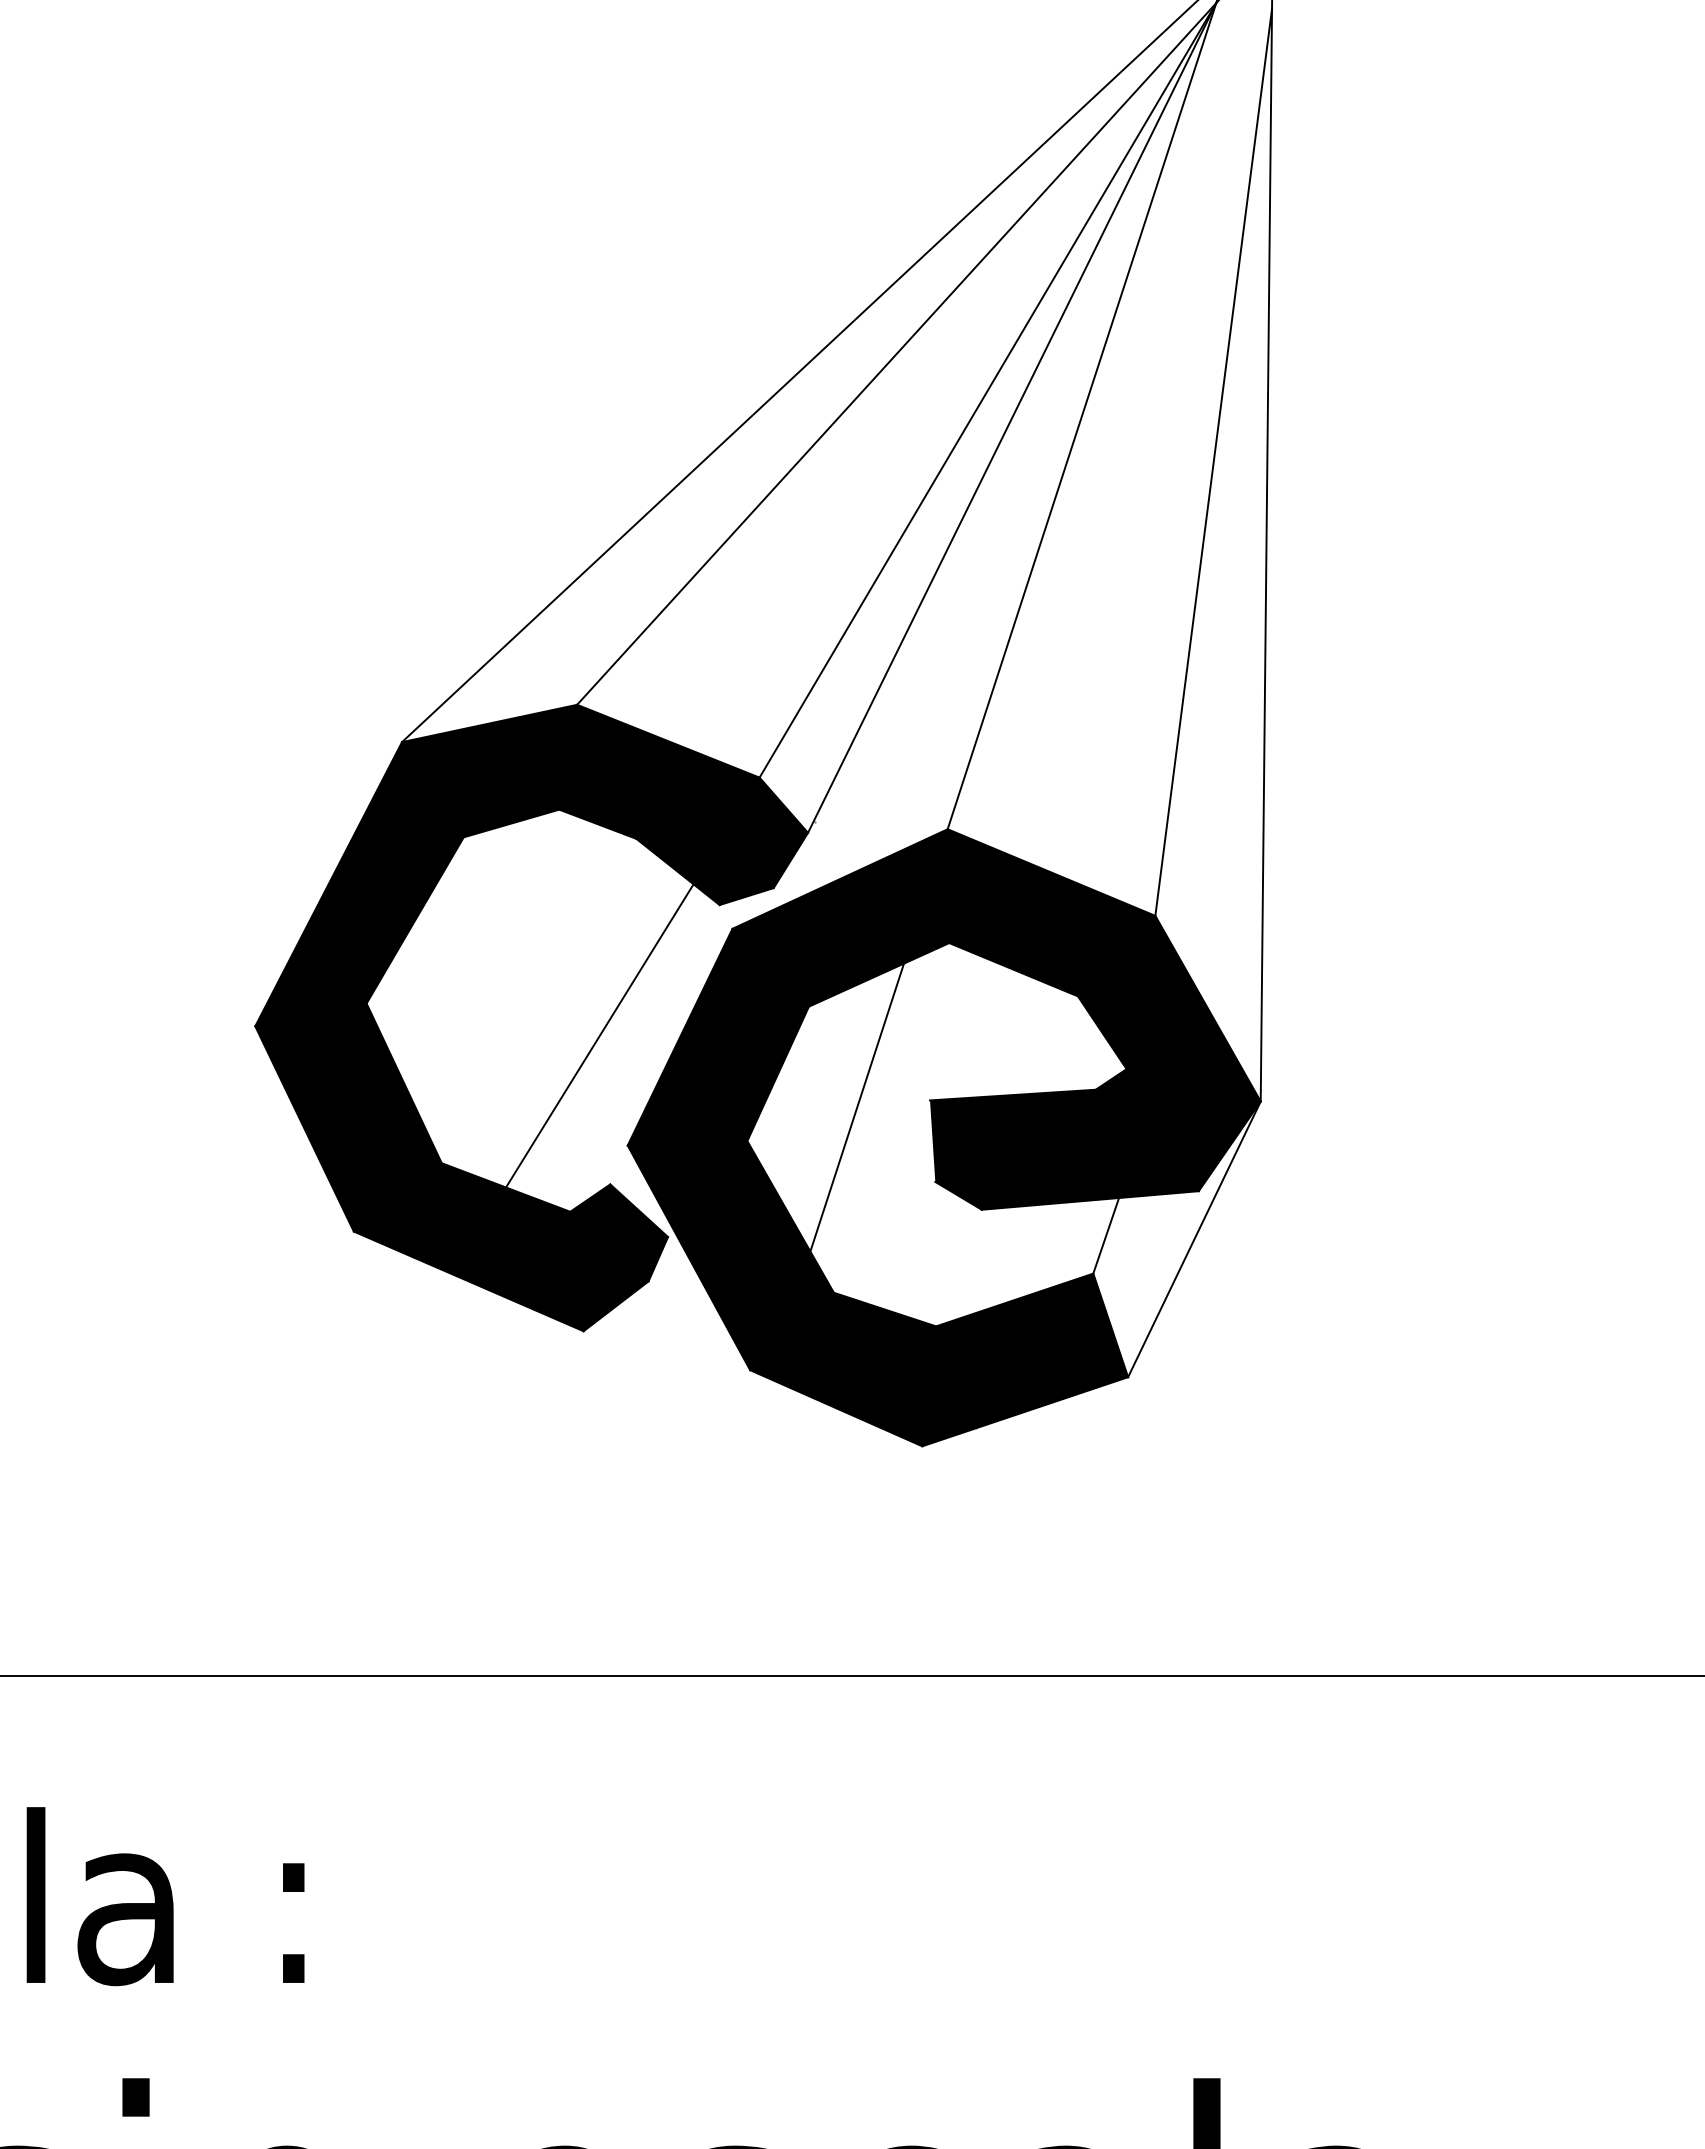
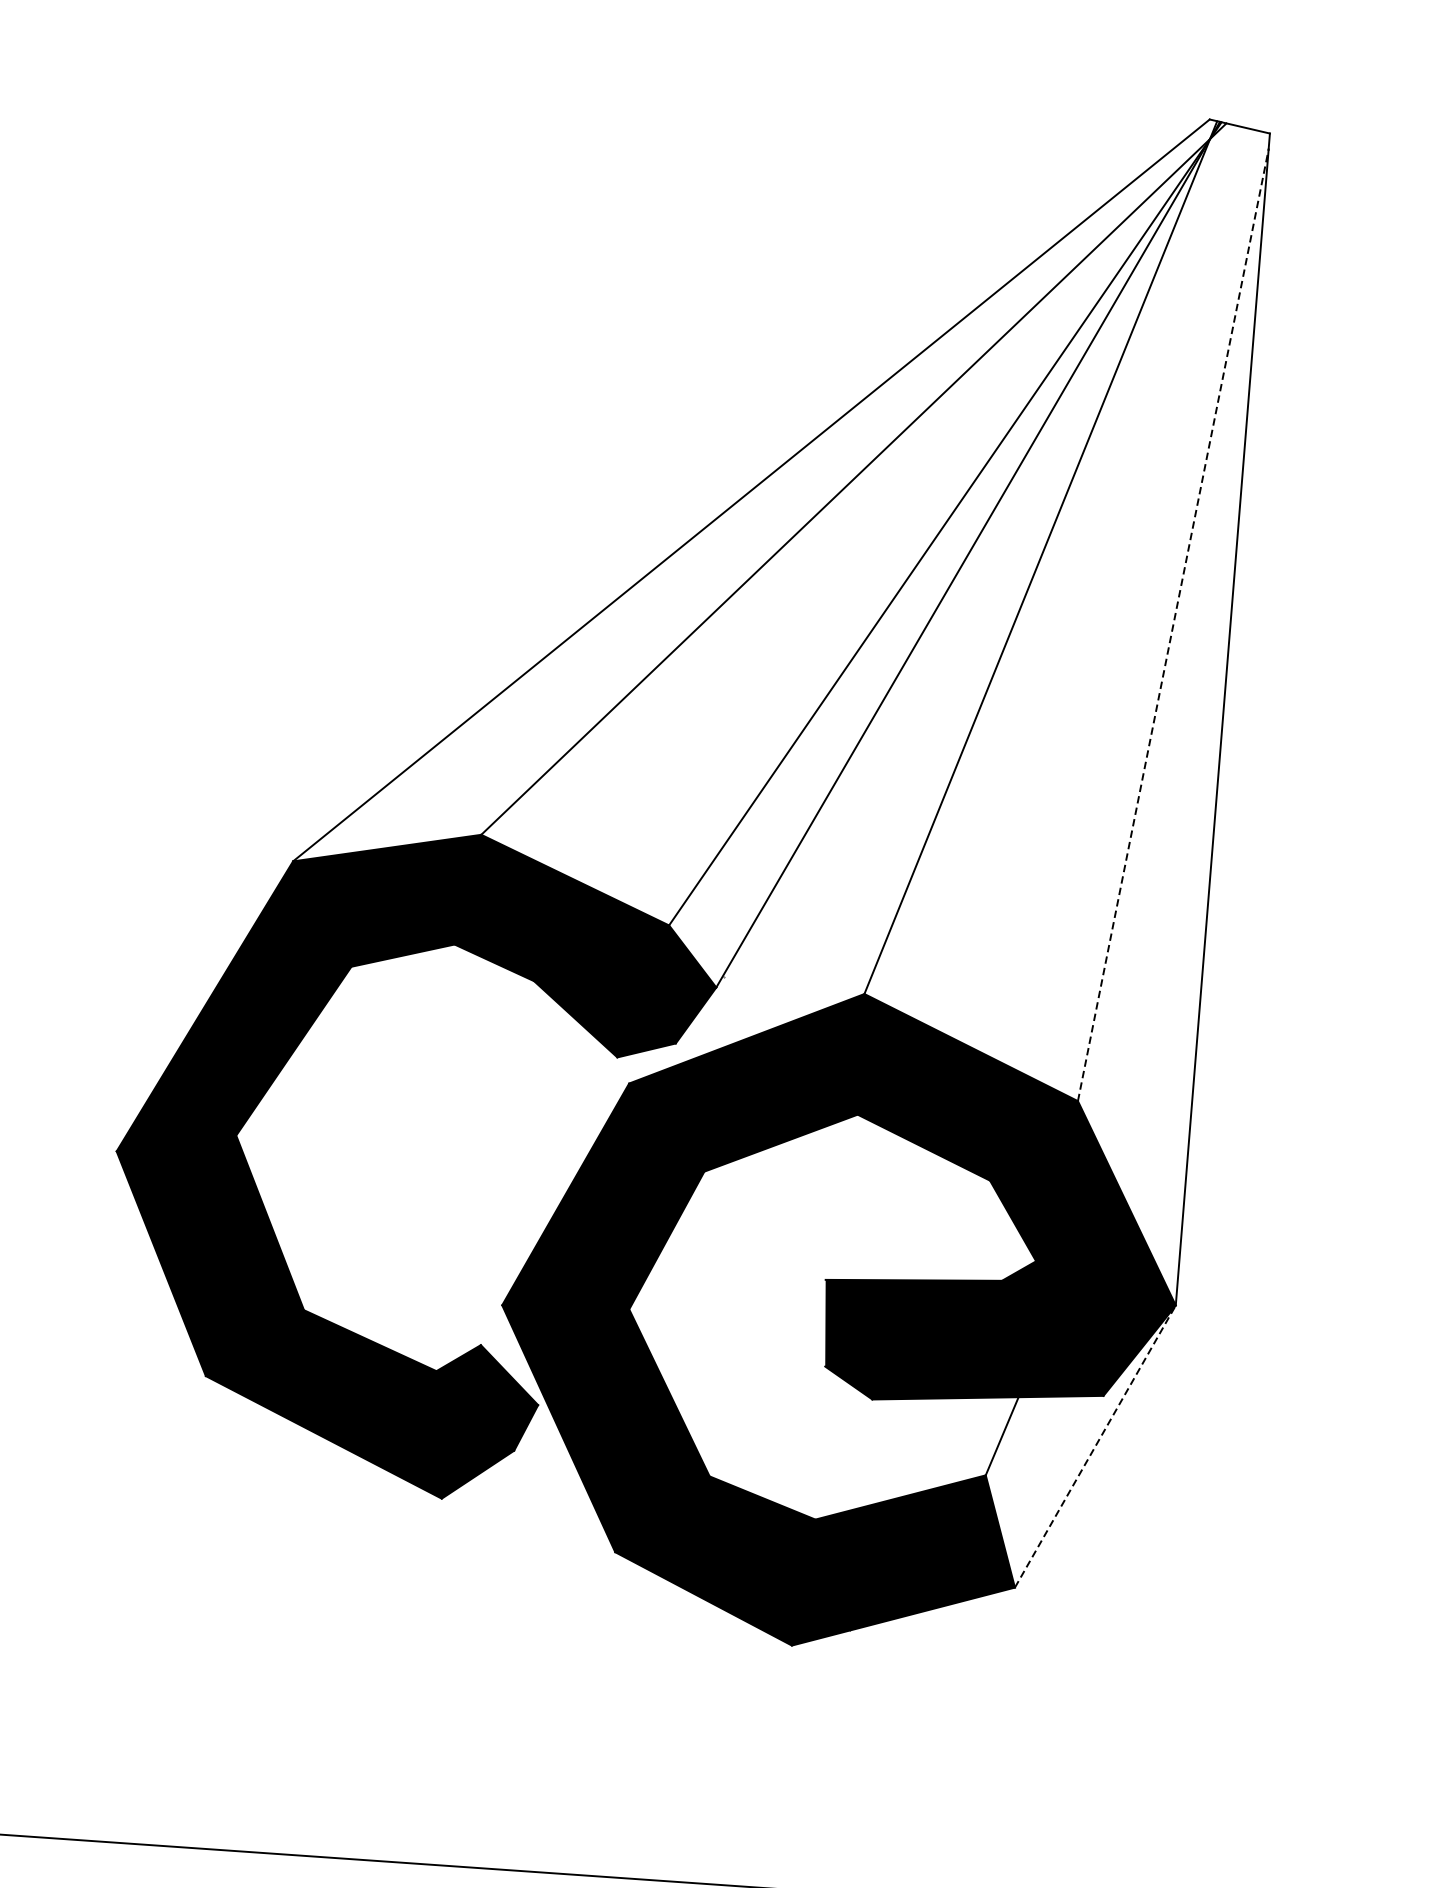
line: (1213, 461) -> (1173, 624), solid -> dashed
line: (599, 1035) -> (480, 1186), removed
line: (857, 1107) -> (748, 1281), removed
line: (1194, 1239) -> (1095, 1446), solid -> dashed

